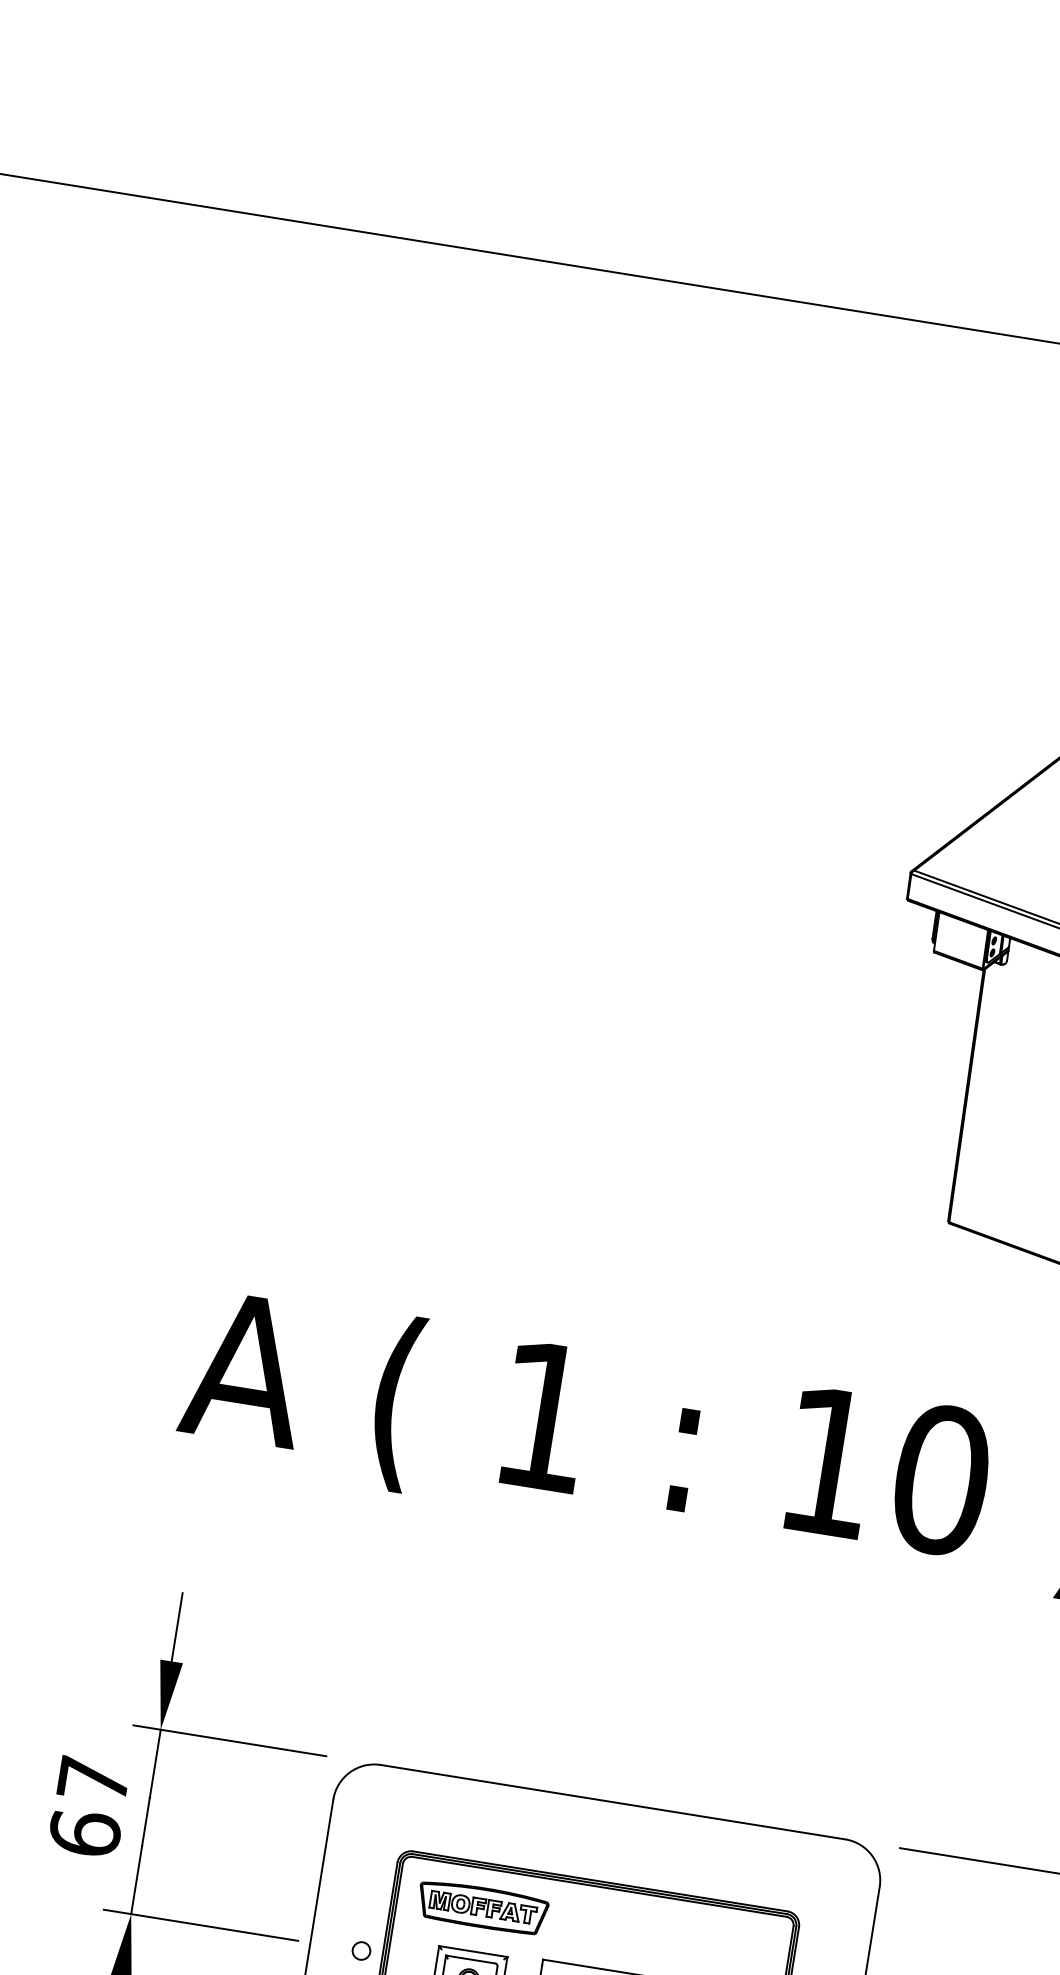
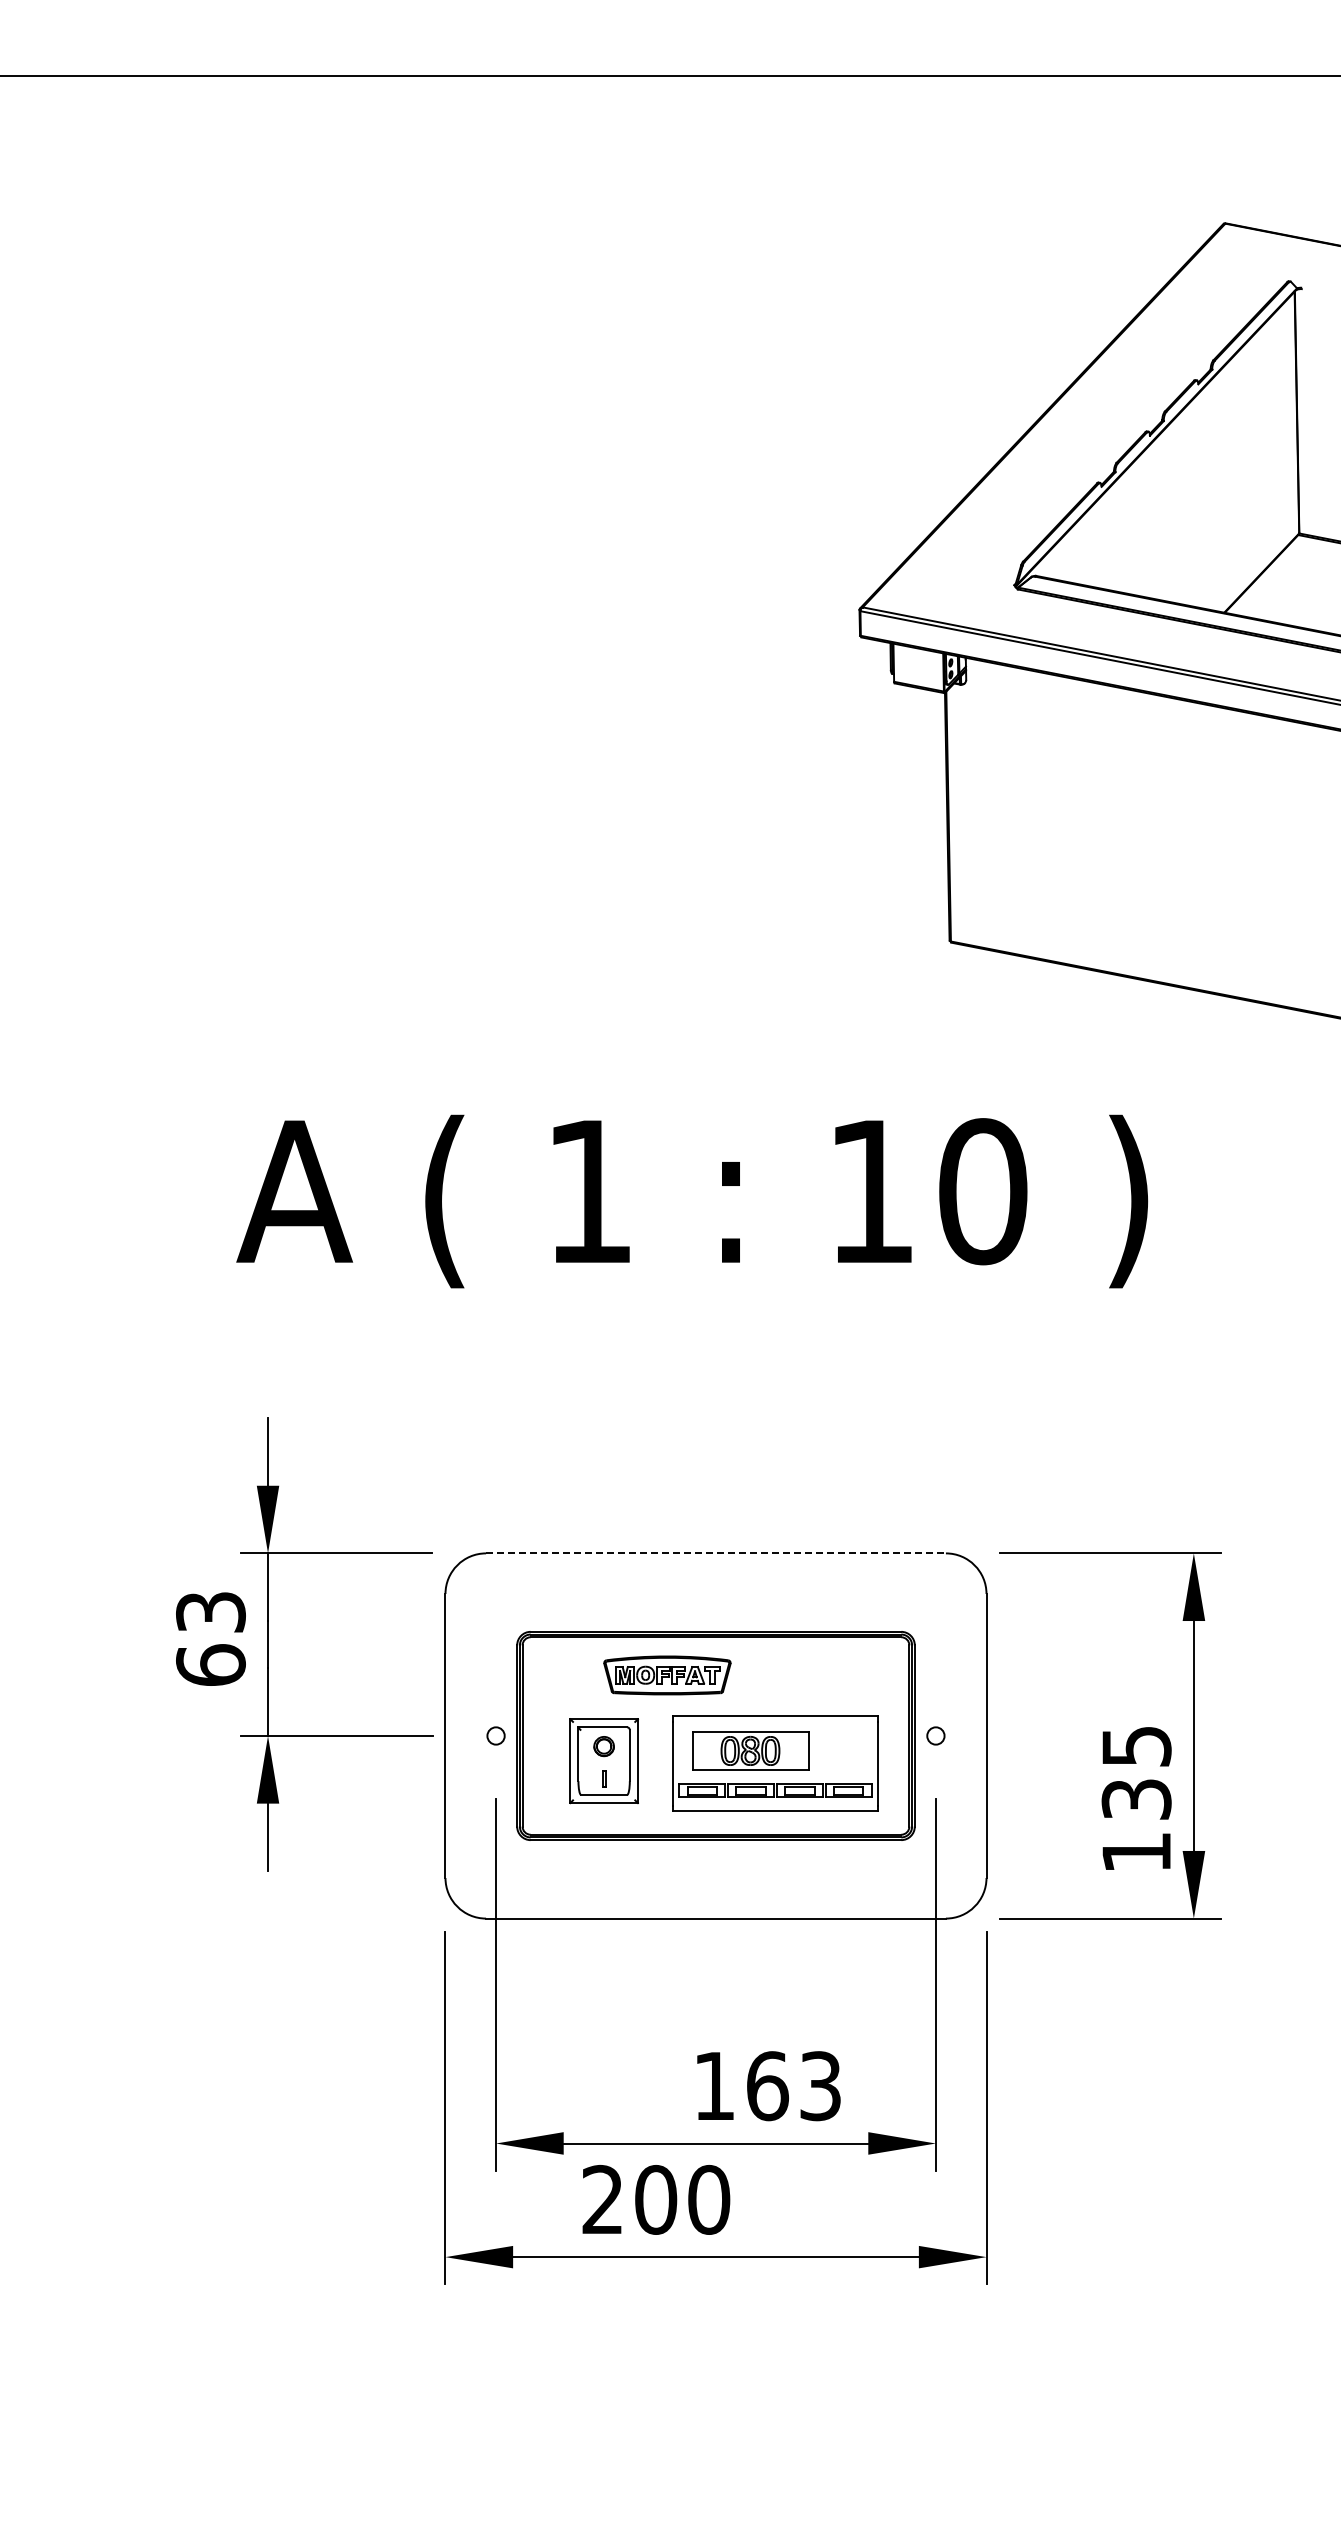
text: (93, 1780) -> (210, 1612), 67 -> 63
line: (613, 1802) -> (716, 1553), solid -> dashed
part: (482, 1907) -> (667, 1675), moved

